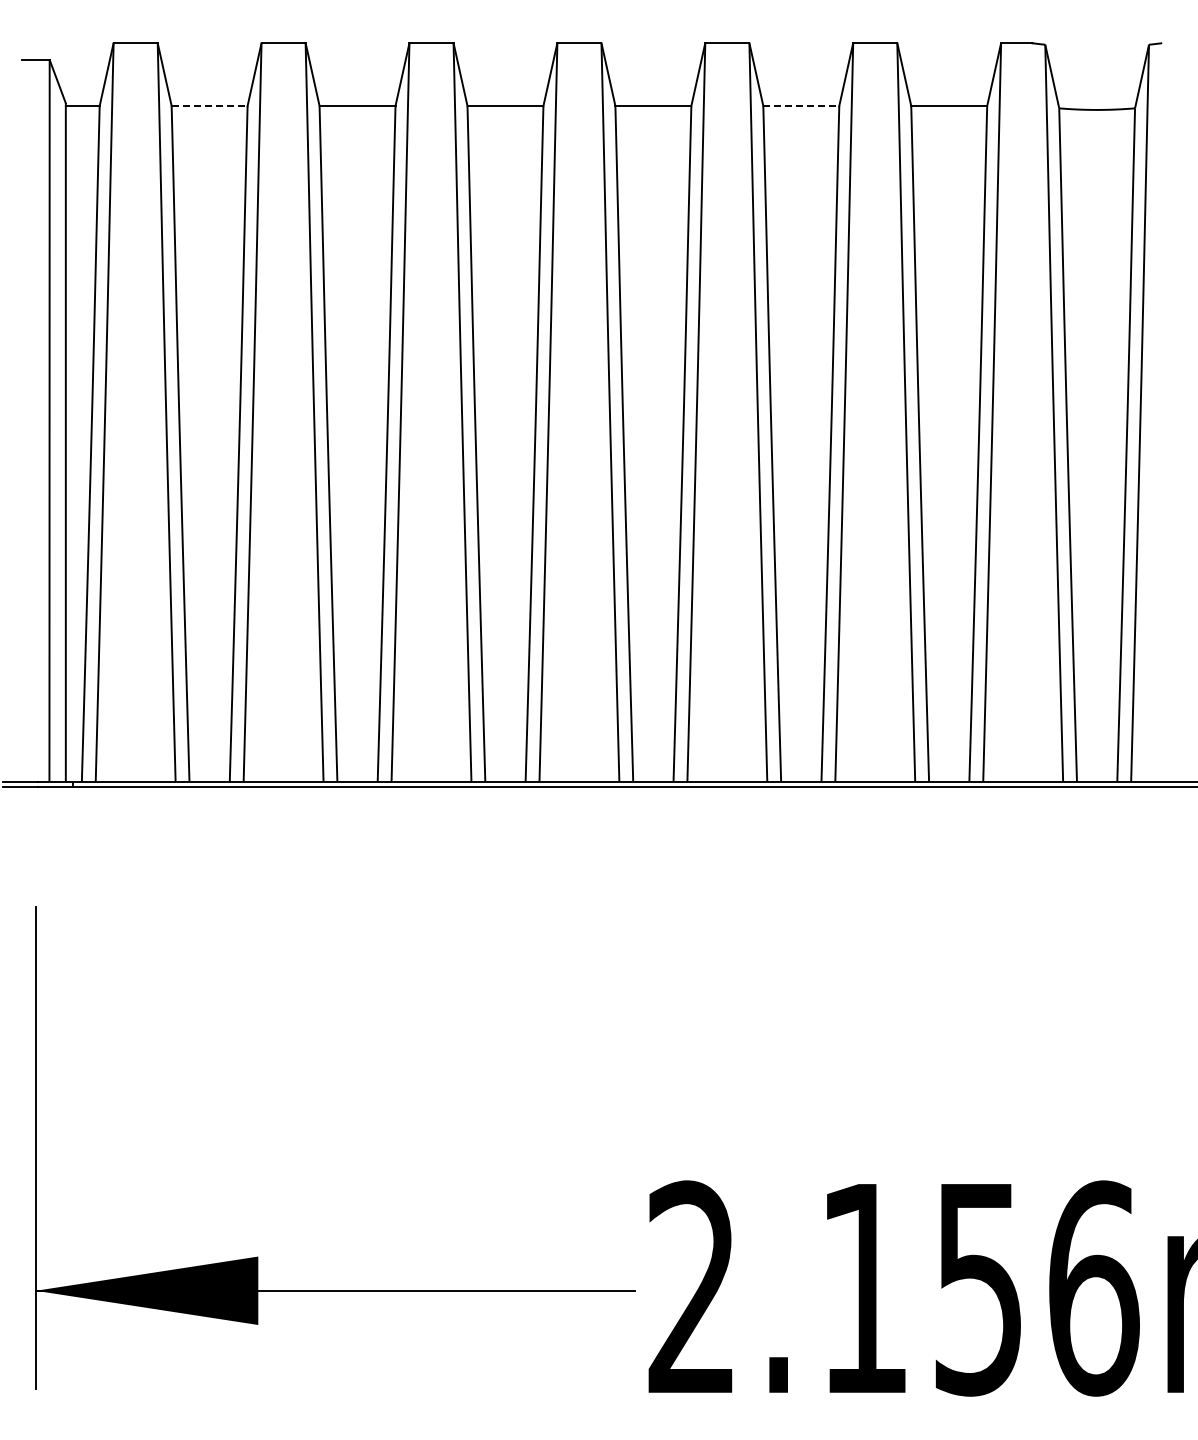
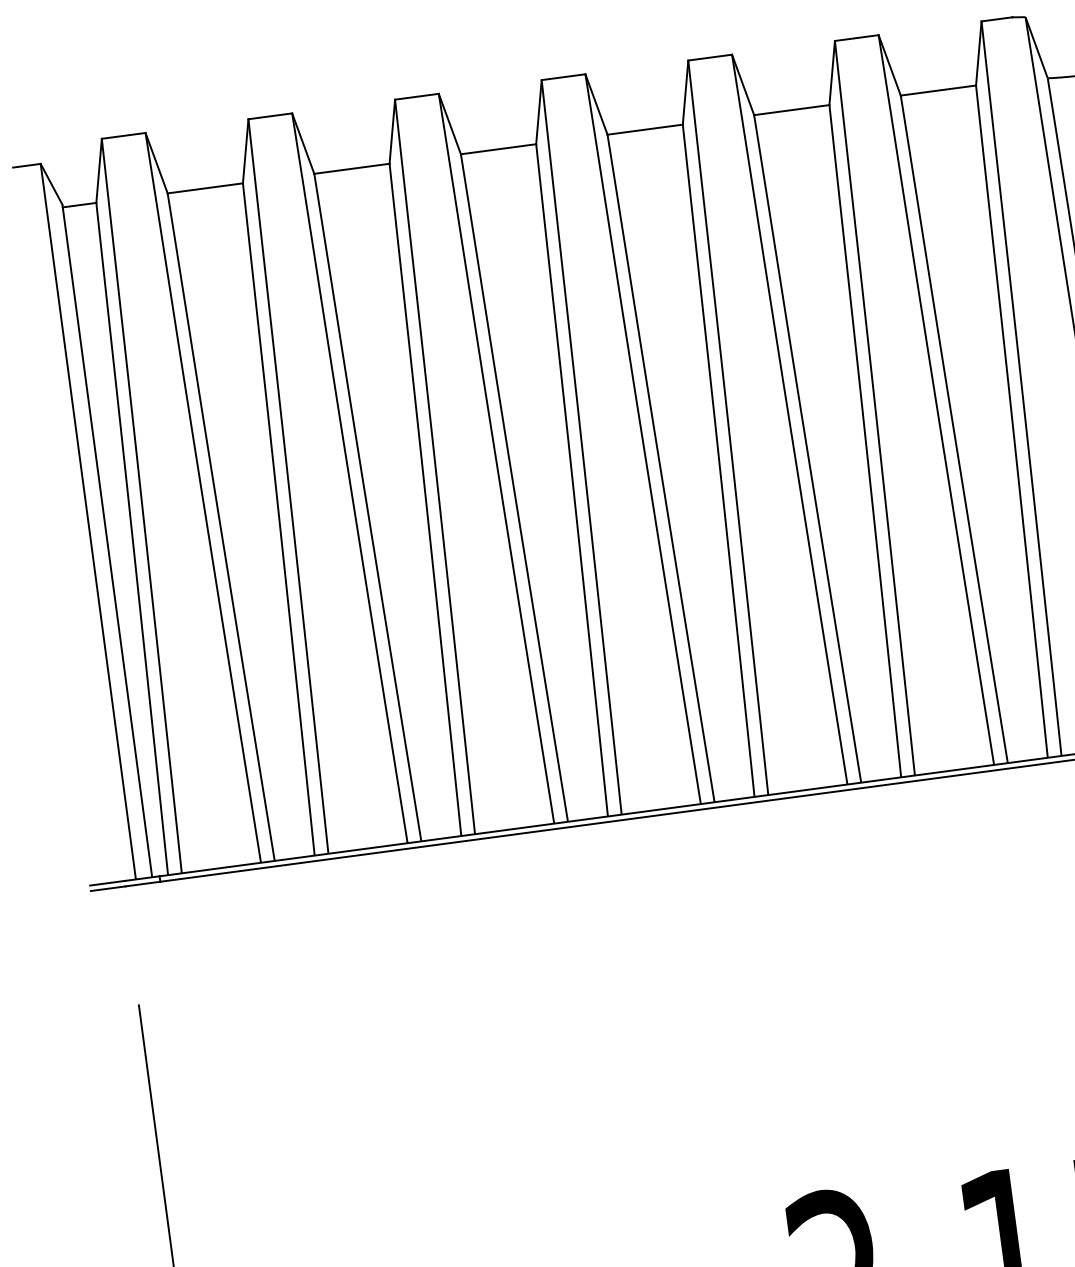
line: (209, 106) -> (205, 188), dashed -> solid
line: (801, 106) -> (792, 110), dashed -> solid

